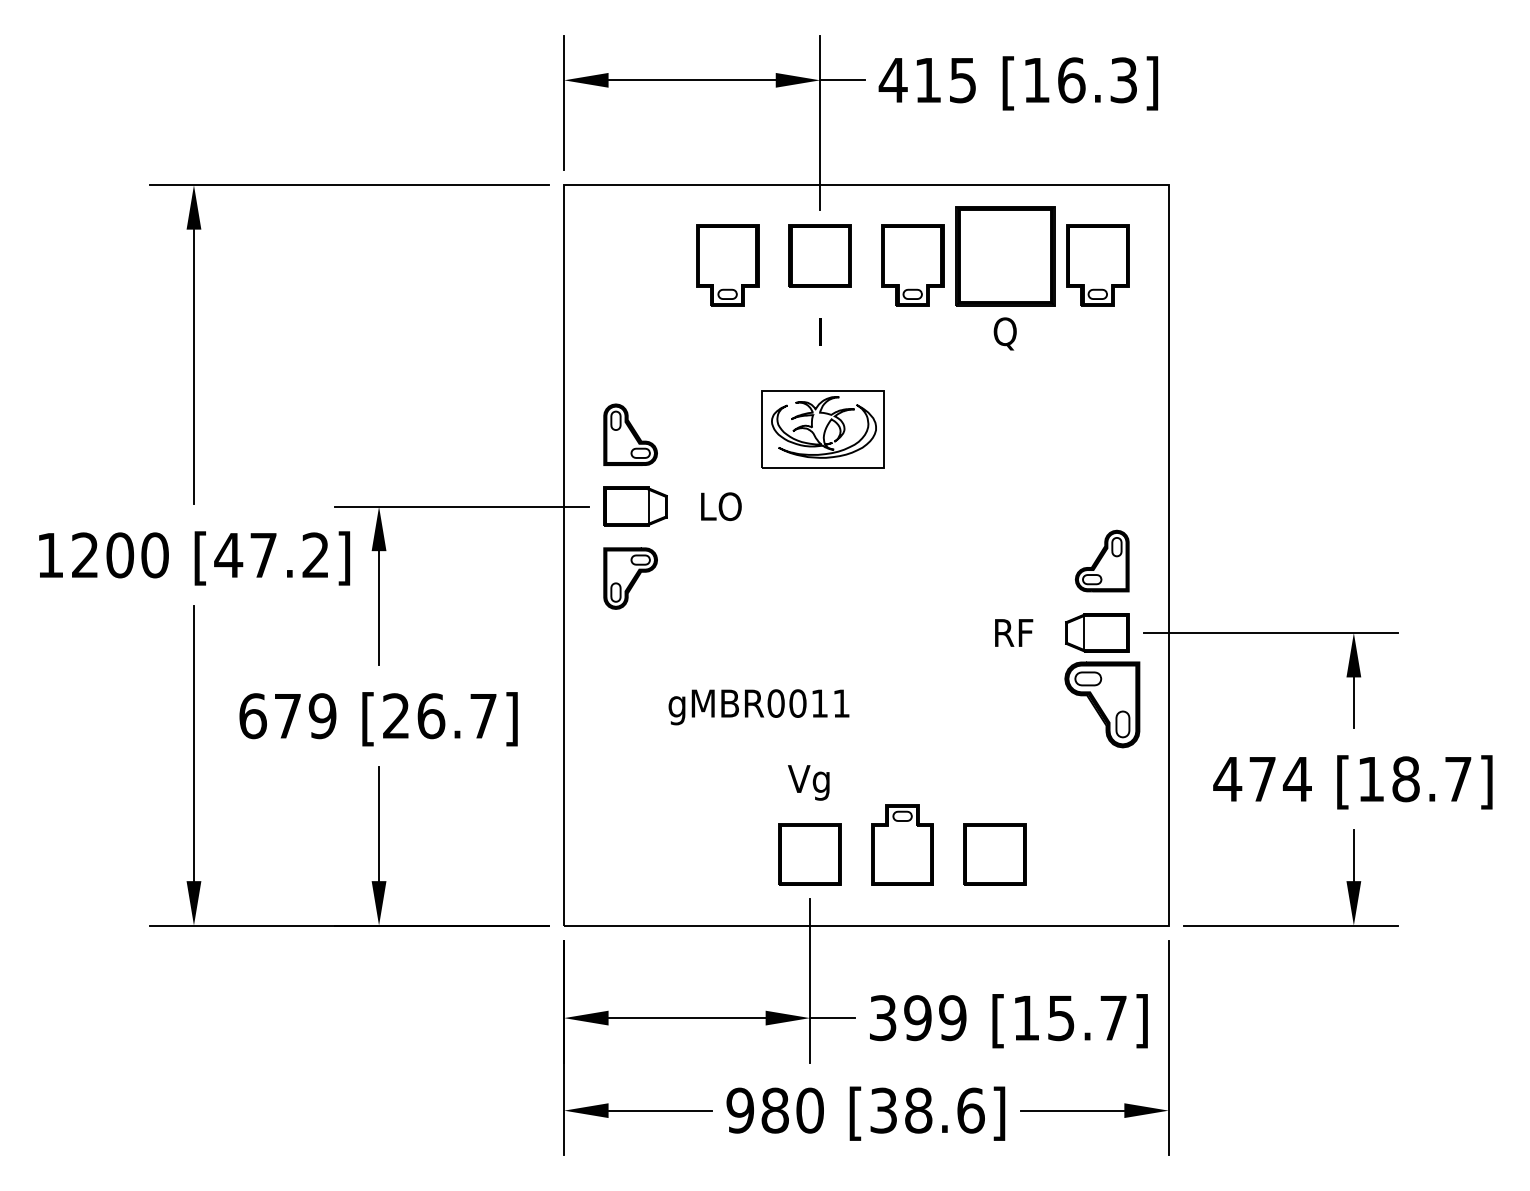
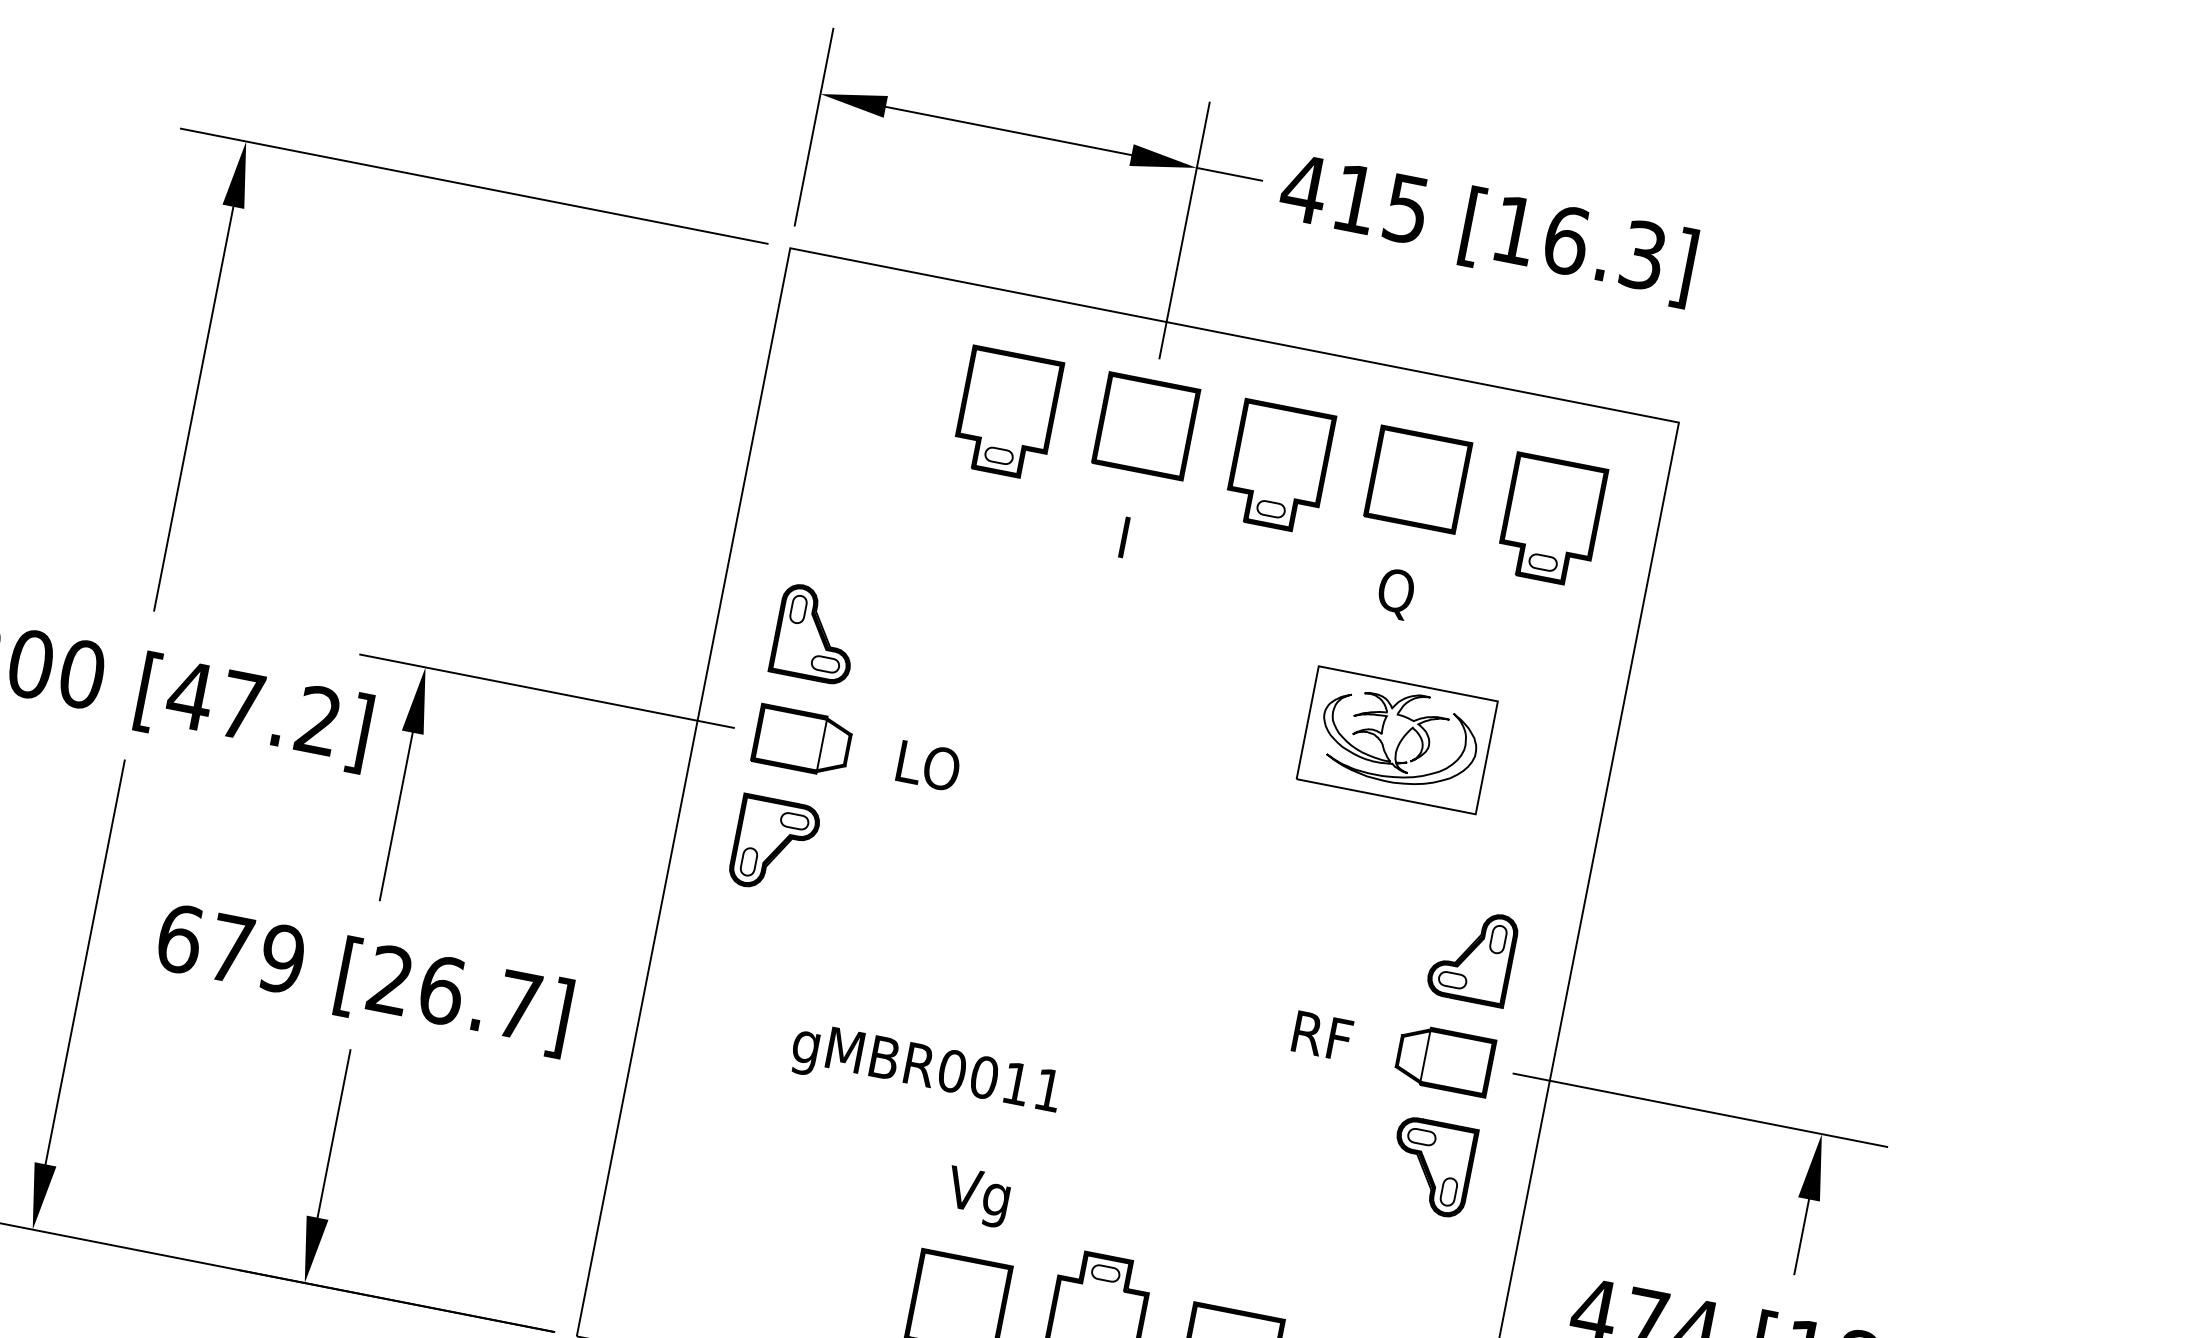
part: (1004, 255) -> (1417, 478), size x0.62
part: (822, 429) -> (1396, 740), moved
part: (1101, 704) -> (1430, 1166), size x0.71

